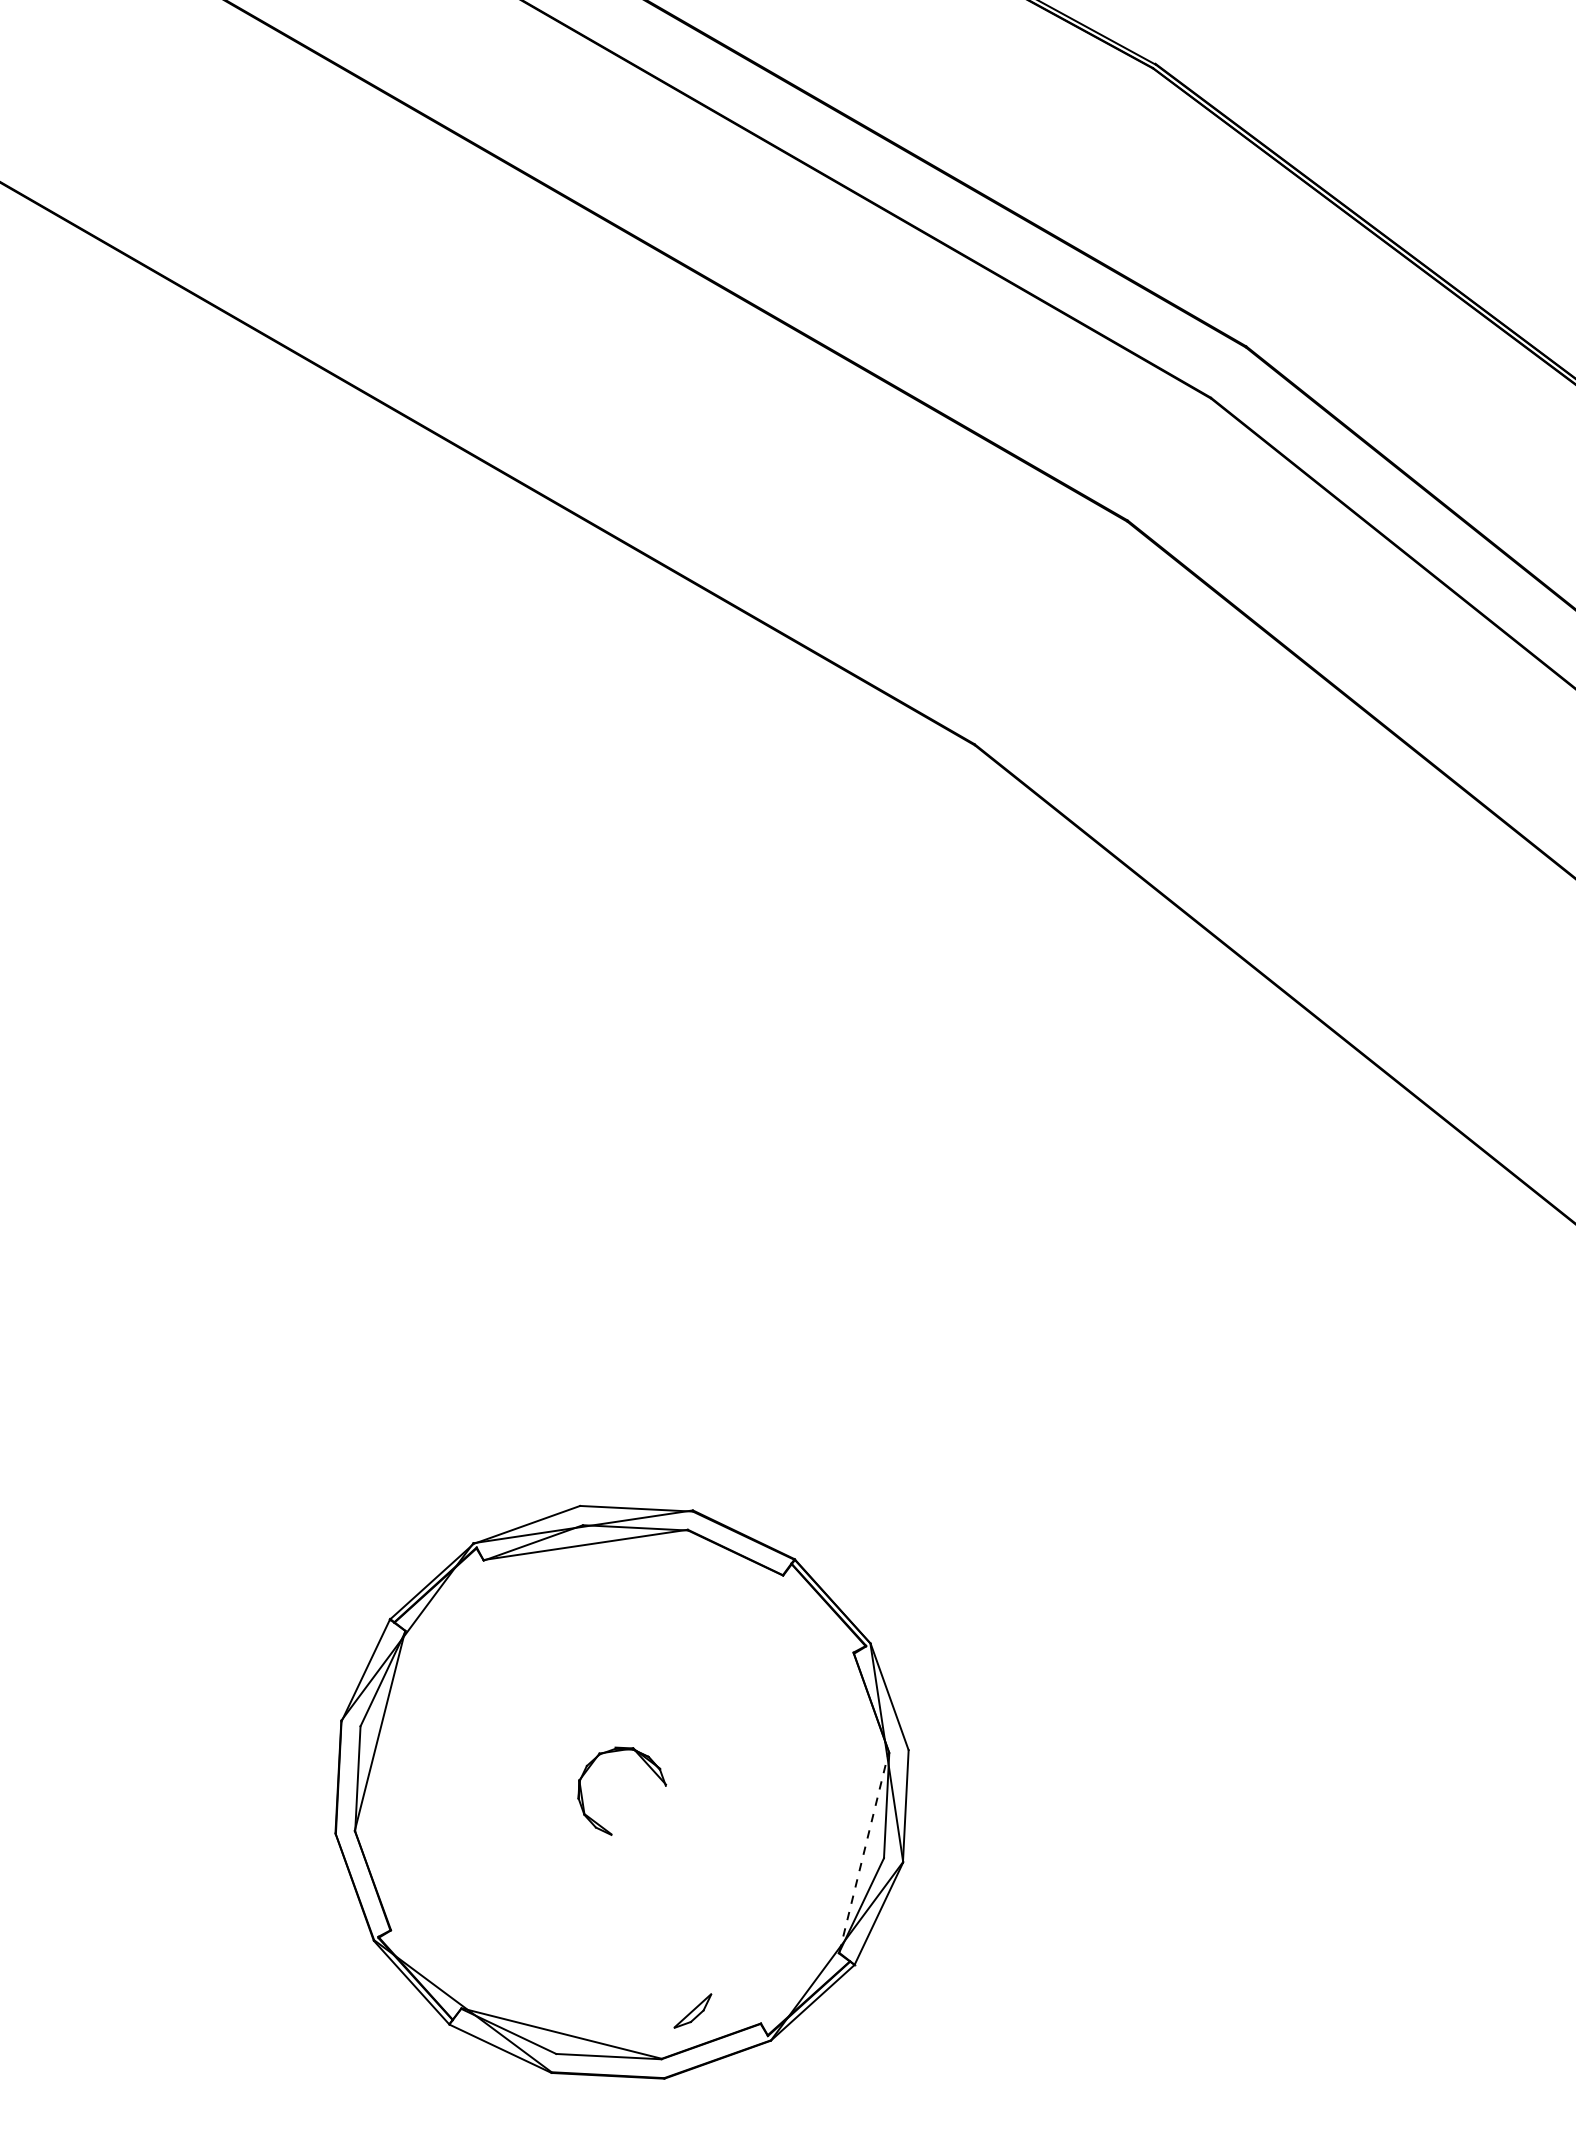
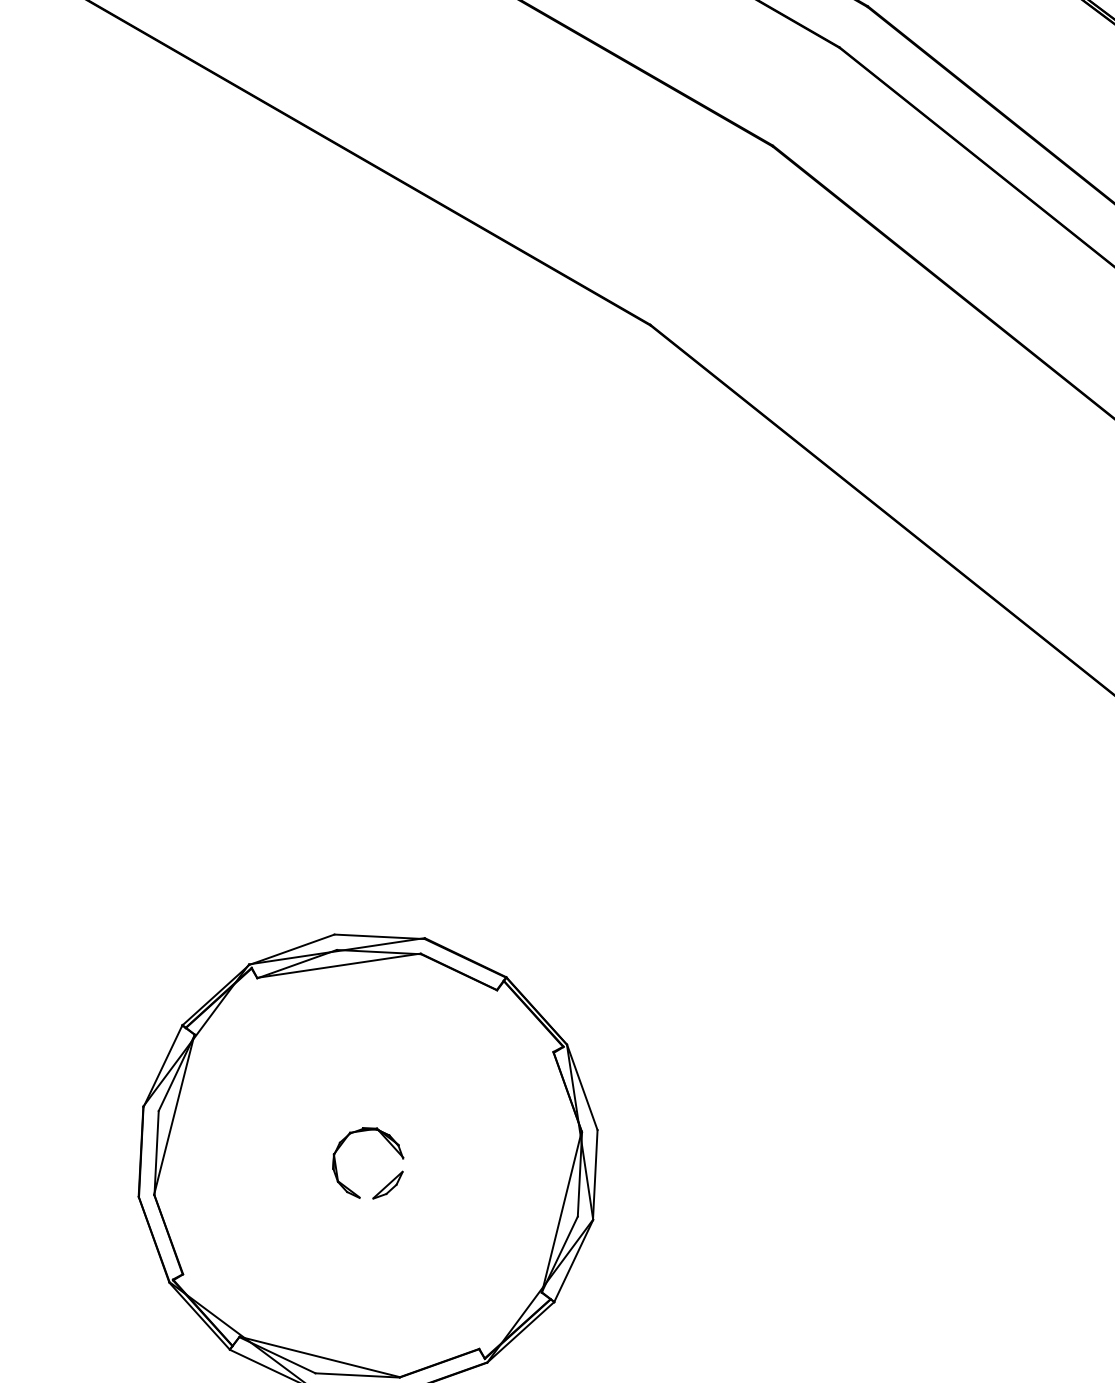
line: (864, 1852) -> (562, 1212), dashed -> solid
part: (692, 2010) -> (387, 1184), moved

